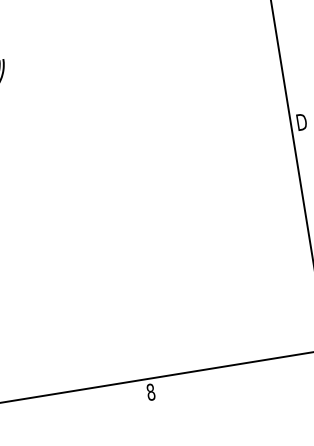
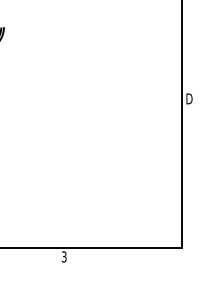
text: (149, 391) -> (63, 256), 8 -> 3

